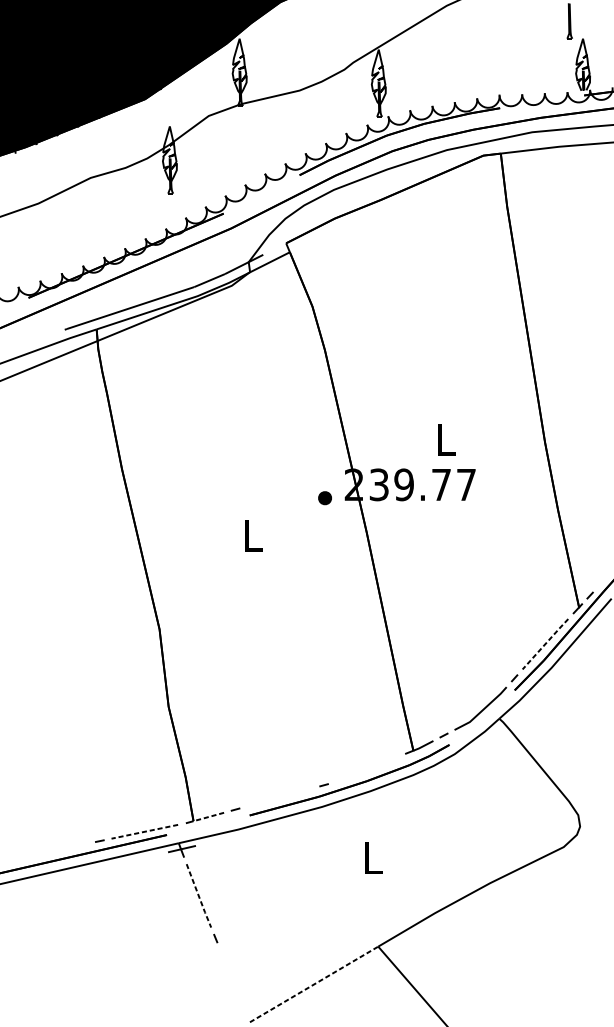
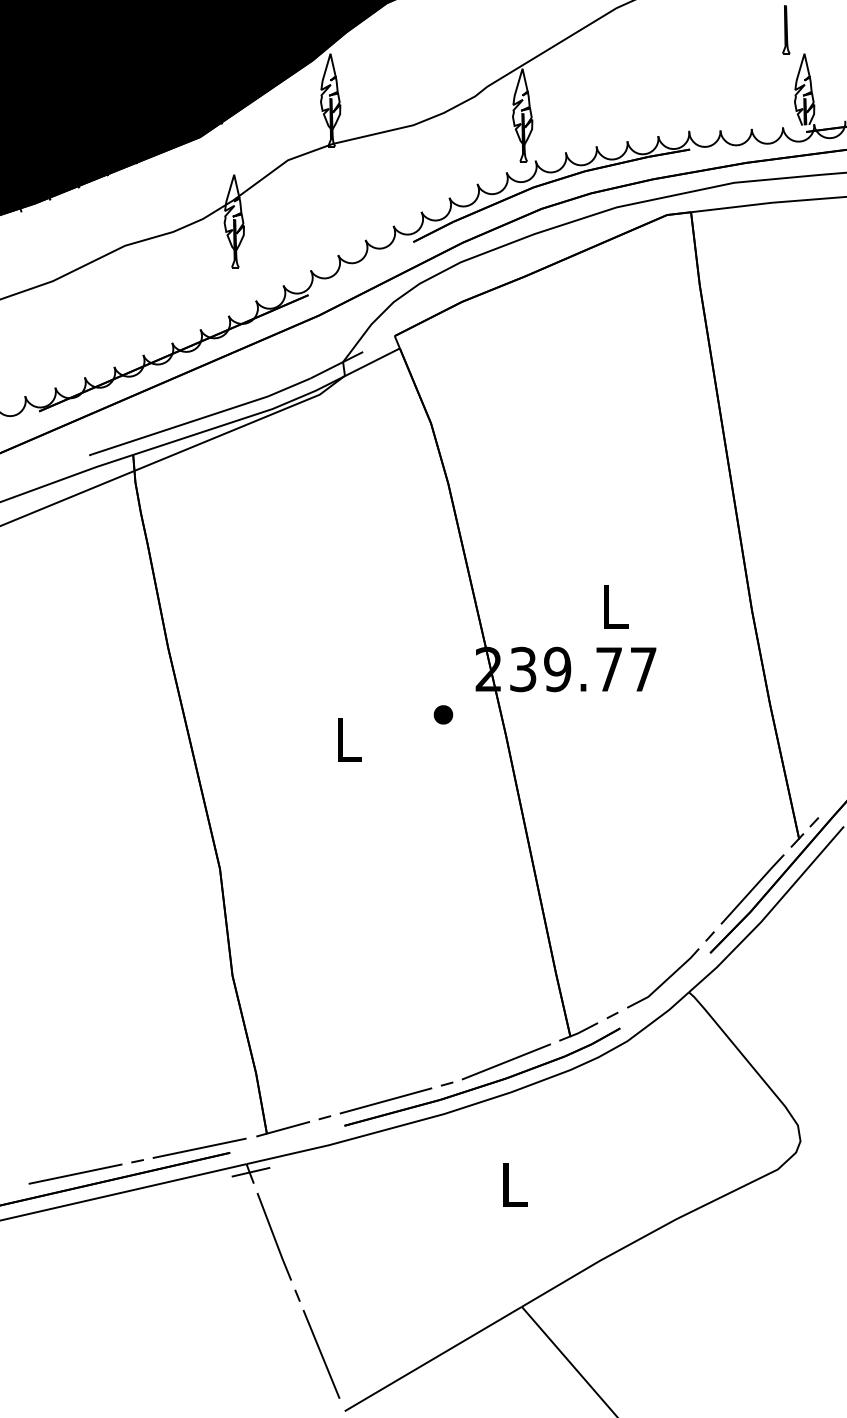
part: (325, 497) -> (443, 714), moved
line: (546, 643) -> (753, 888), dashed -> solid
line: (367, 768) -> (506, 1061), added
line: (279, 797) -> (385, 1100), added
line: (208, 816) -> (287, 1127), dashed -> solid
line: (144, 831) -> (199, 1148), dashed -> solid
line: (54, 850) -> (75, 1173), added
line: (199, 896) -> (274, 1237), dashed -> solid
line: (233, 980) -> (321, 1353), added
line: (314, 984) -> (433, 1359), dashed -> solid

